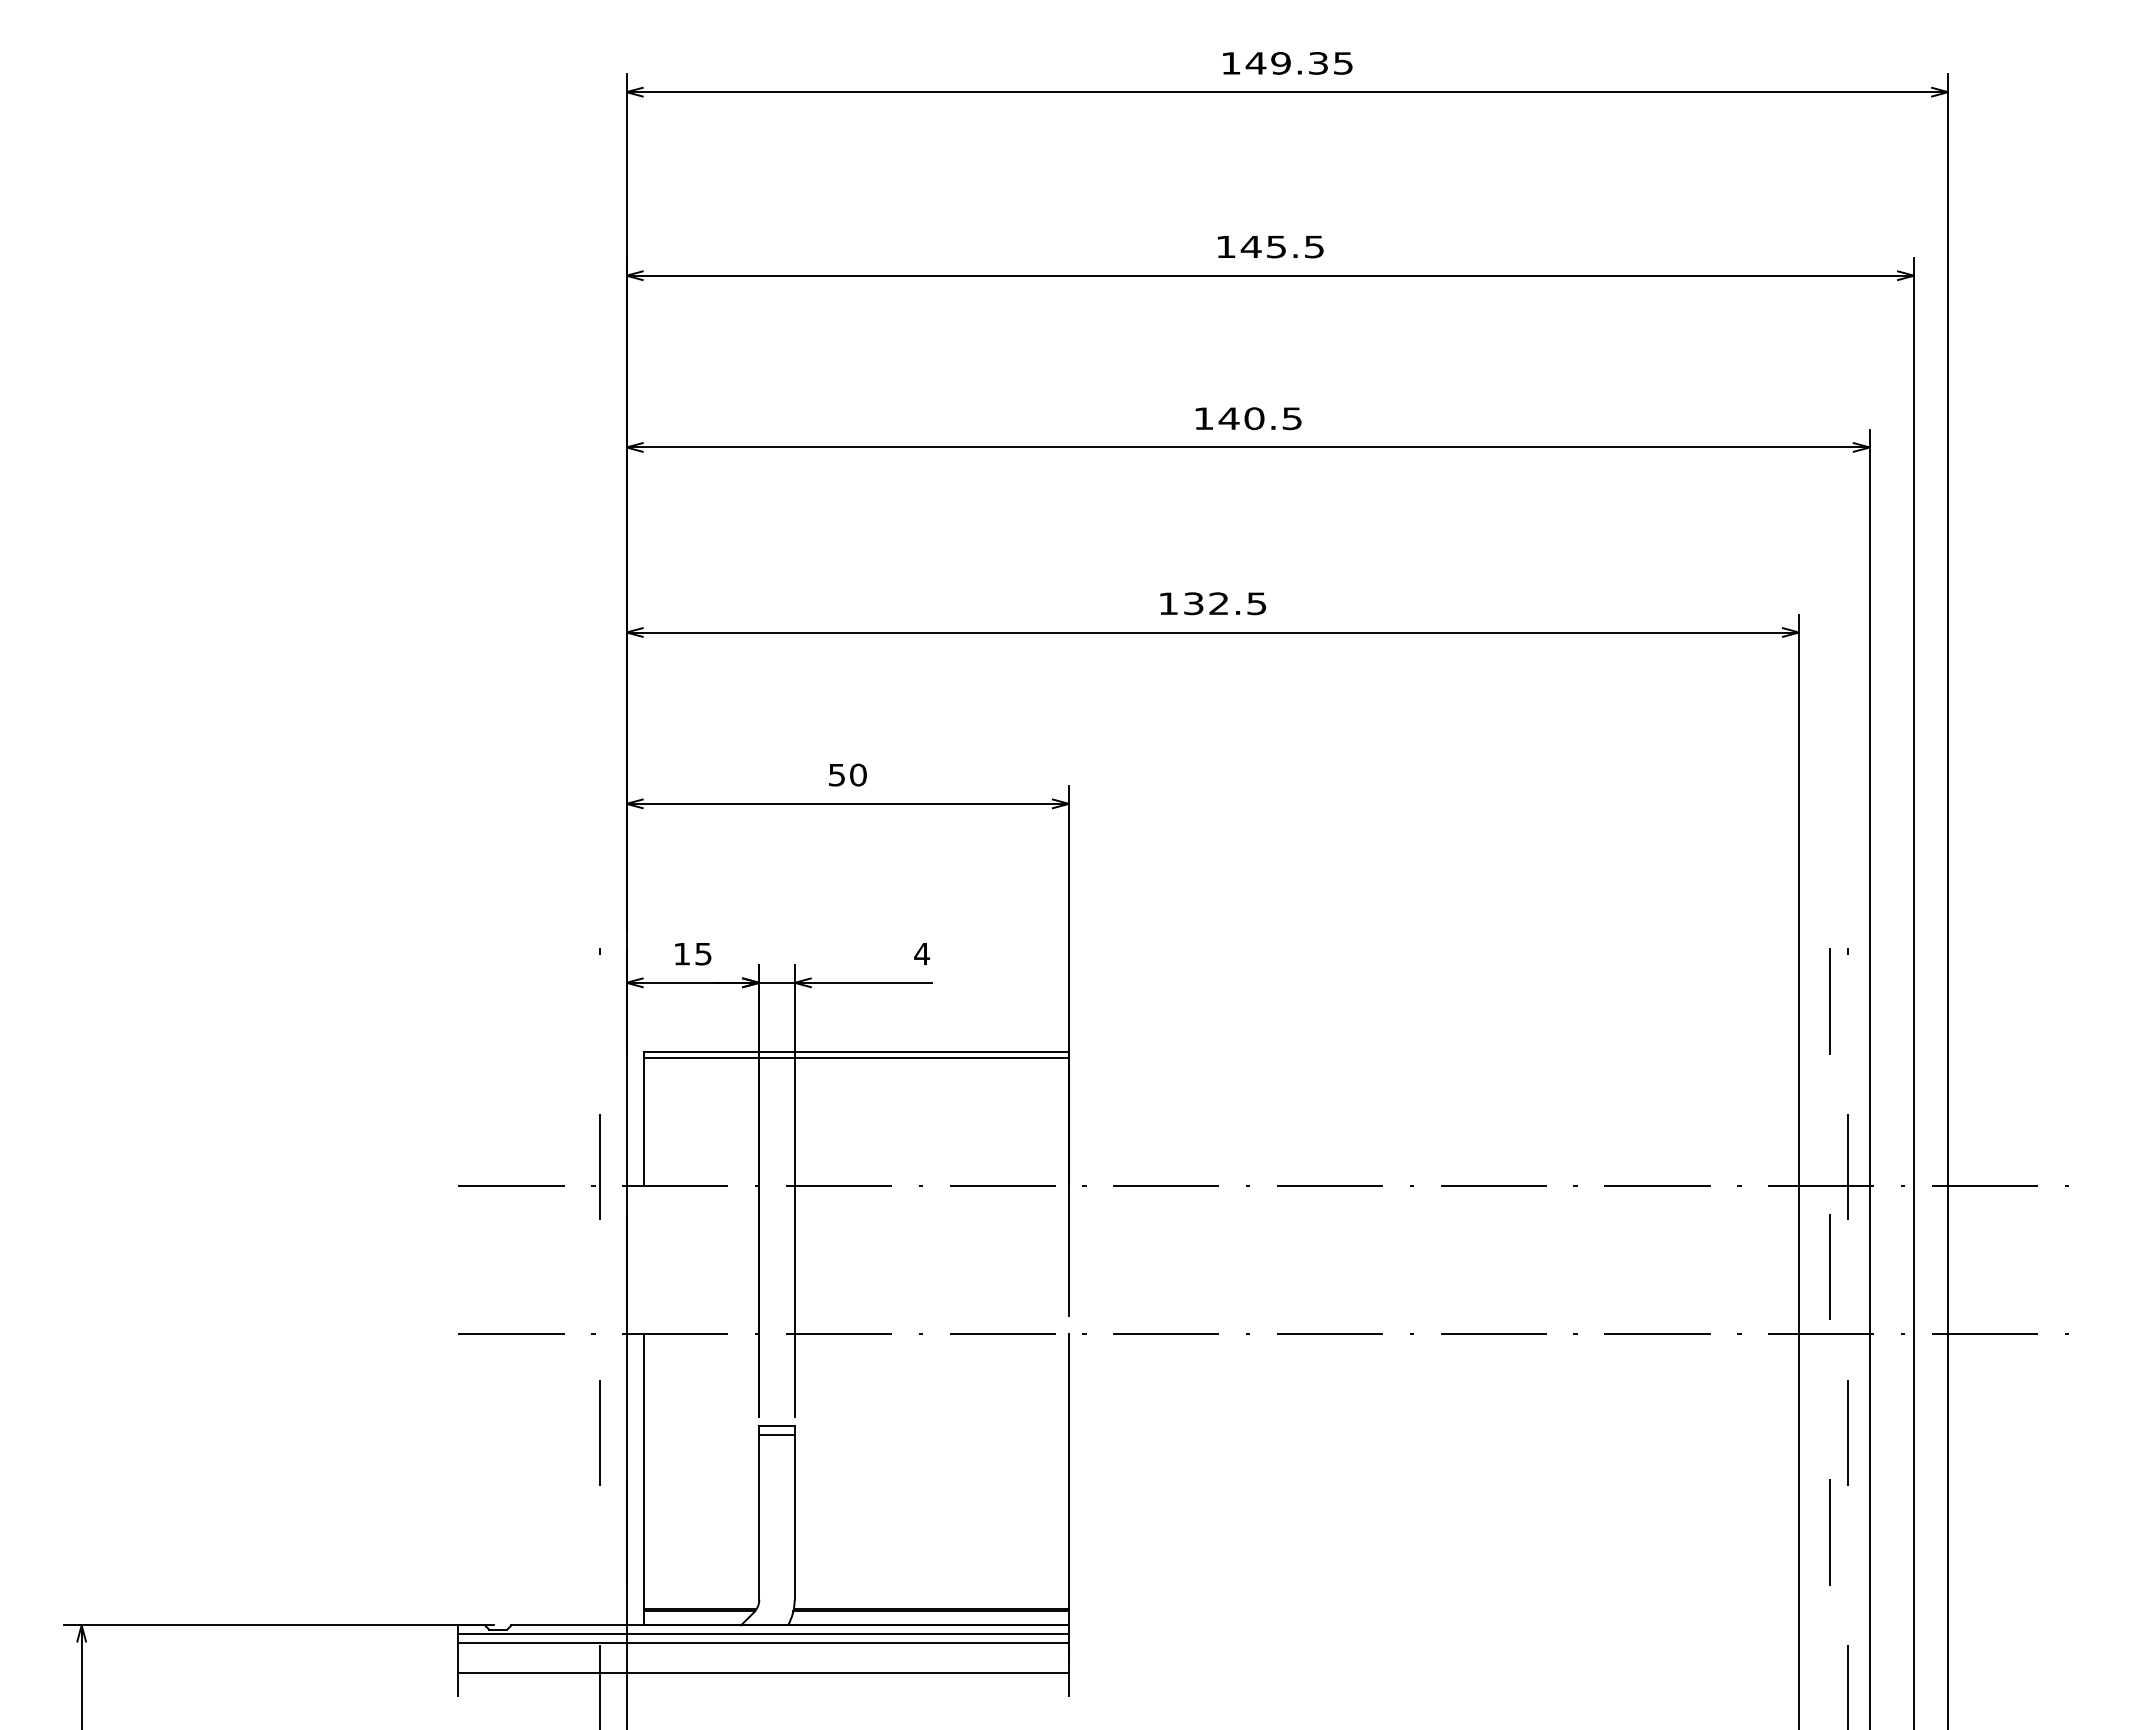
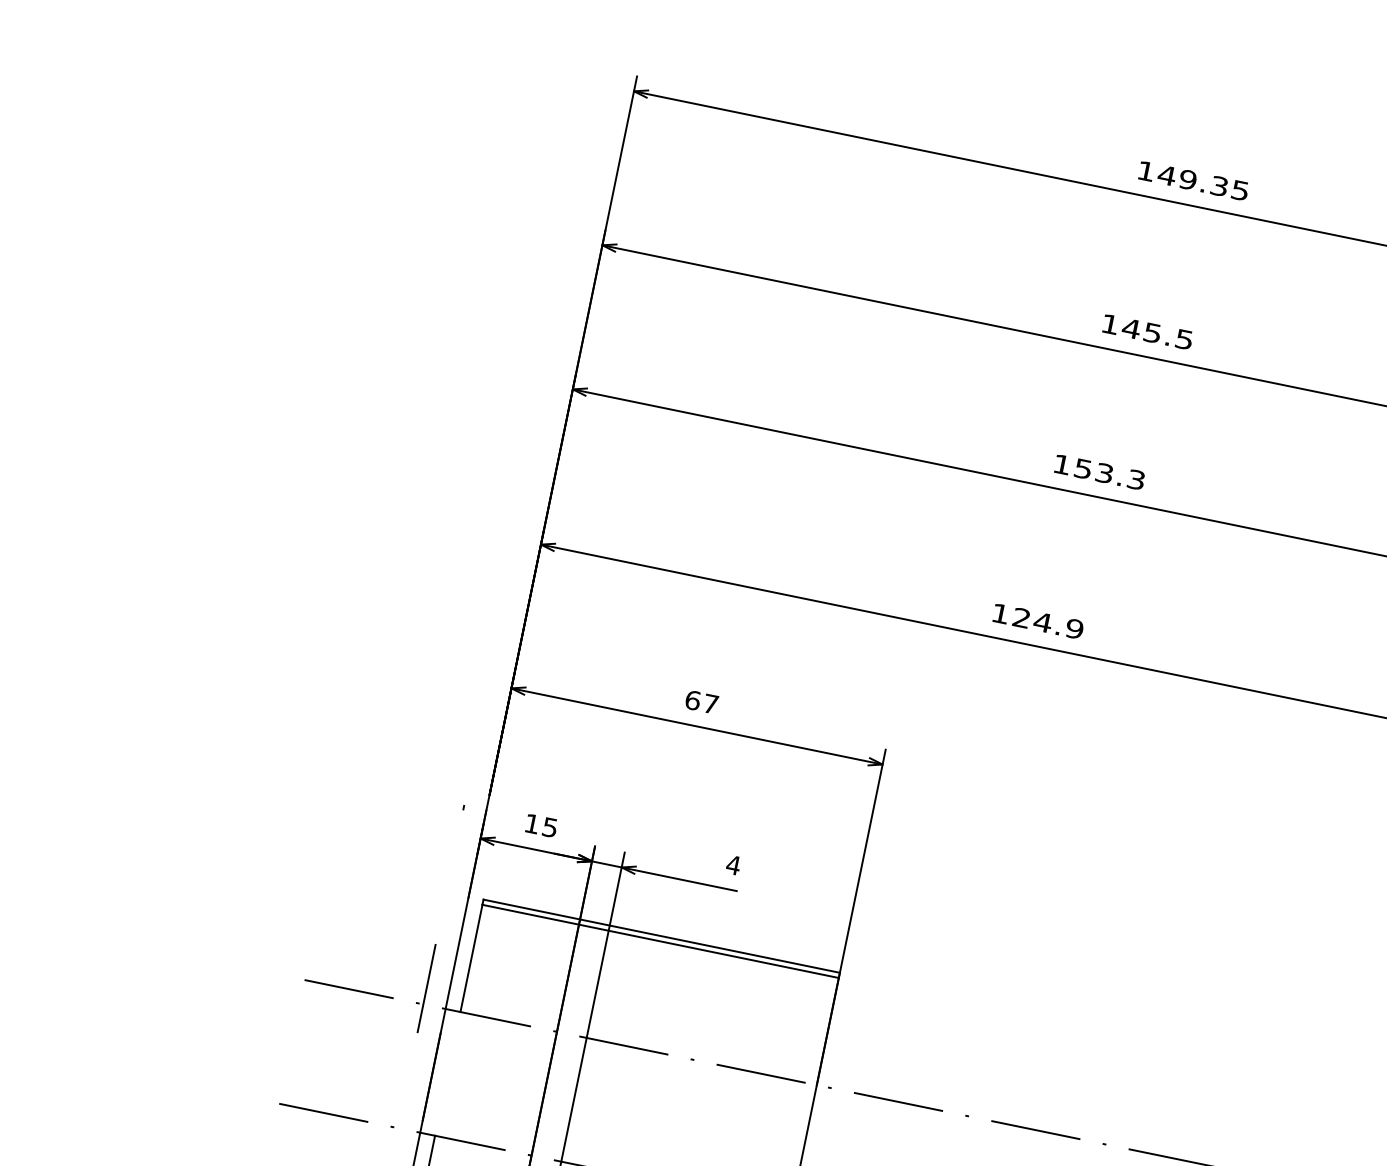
text: (1259, 418) -> (1108, 474), 140.5 -> 153.3
text: (1225, 603) -> (1048, 623), 132.5 -> 124.9
text: (847, 774) -> (701, 701), 50 -> 67

